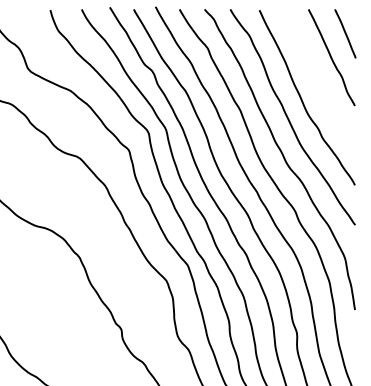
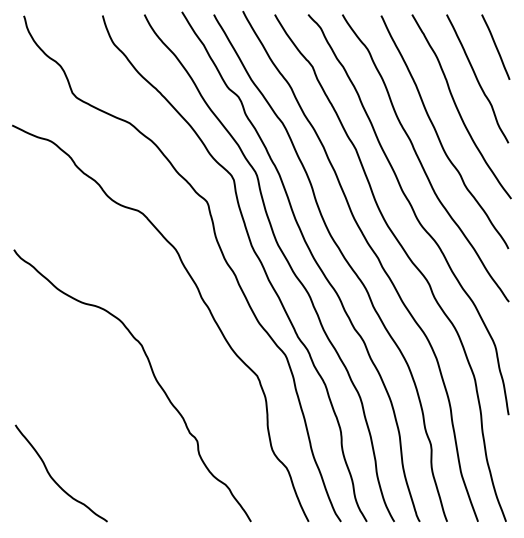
curve: (317, 79) -> (458, 108), added

